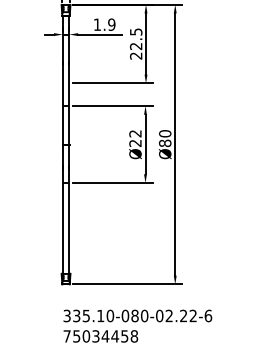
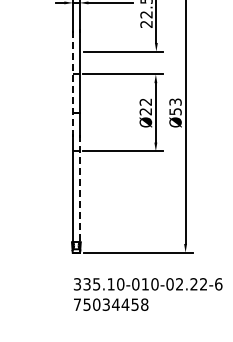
line: (62, 114) -> (72, 82), solid -> dashed
text: (165, 138) -> (175, 106), Ø80 -> Ø53
line: (69, 219) -> (79, 187), solid -> dashed
text: (134, 315) -> (144, 283), 335.10-080-02.22-6 -> 335.10-010-02.22-6

